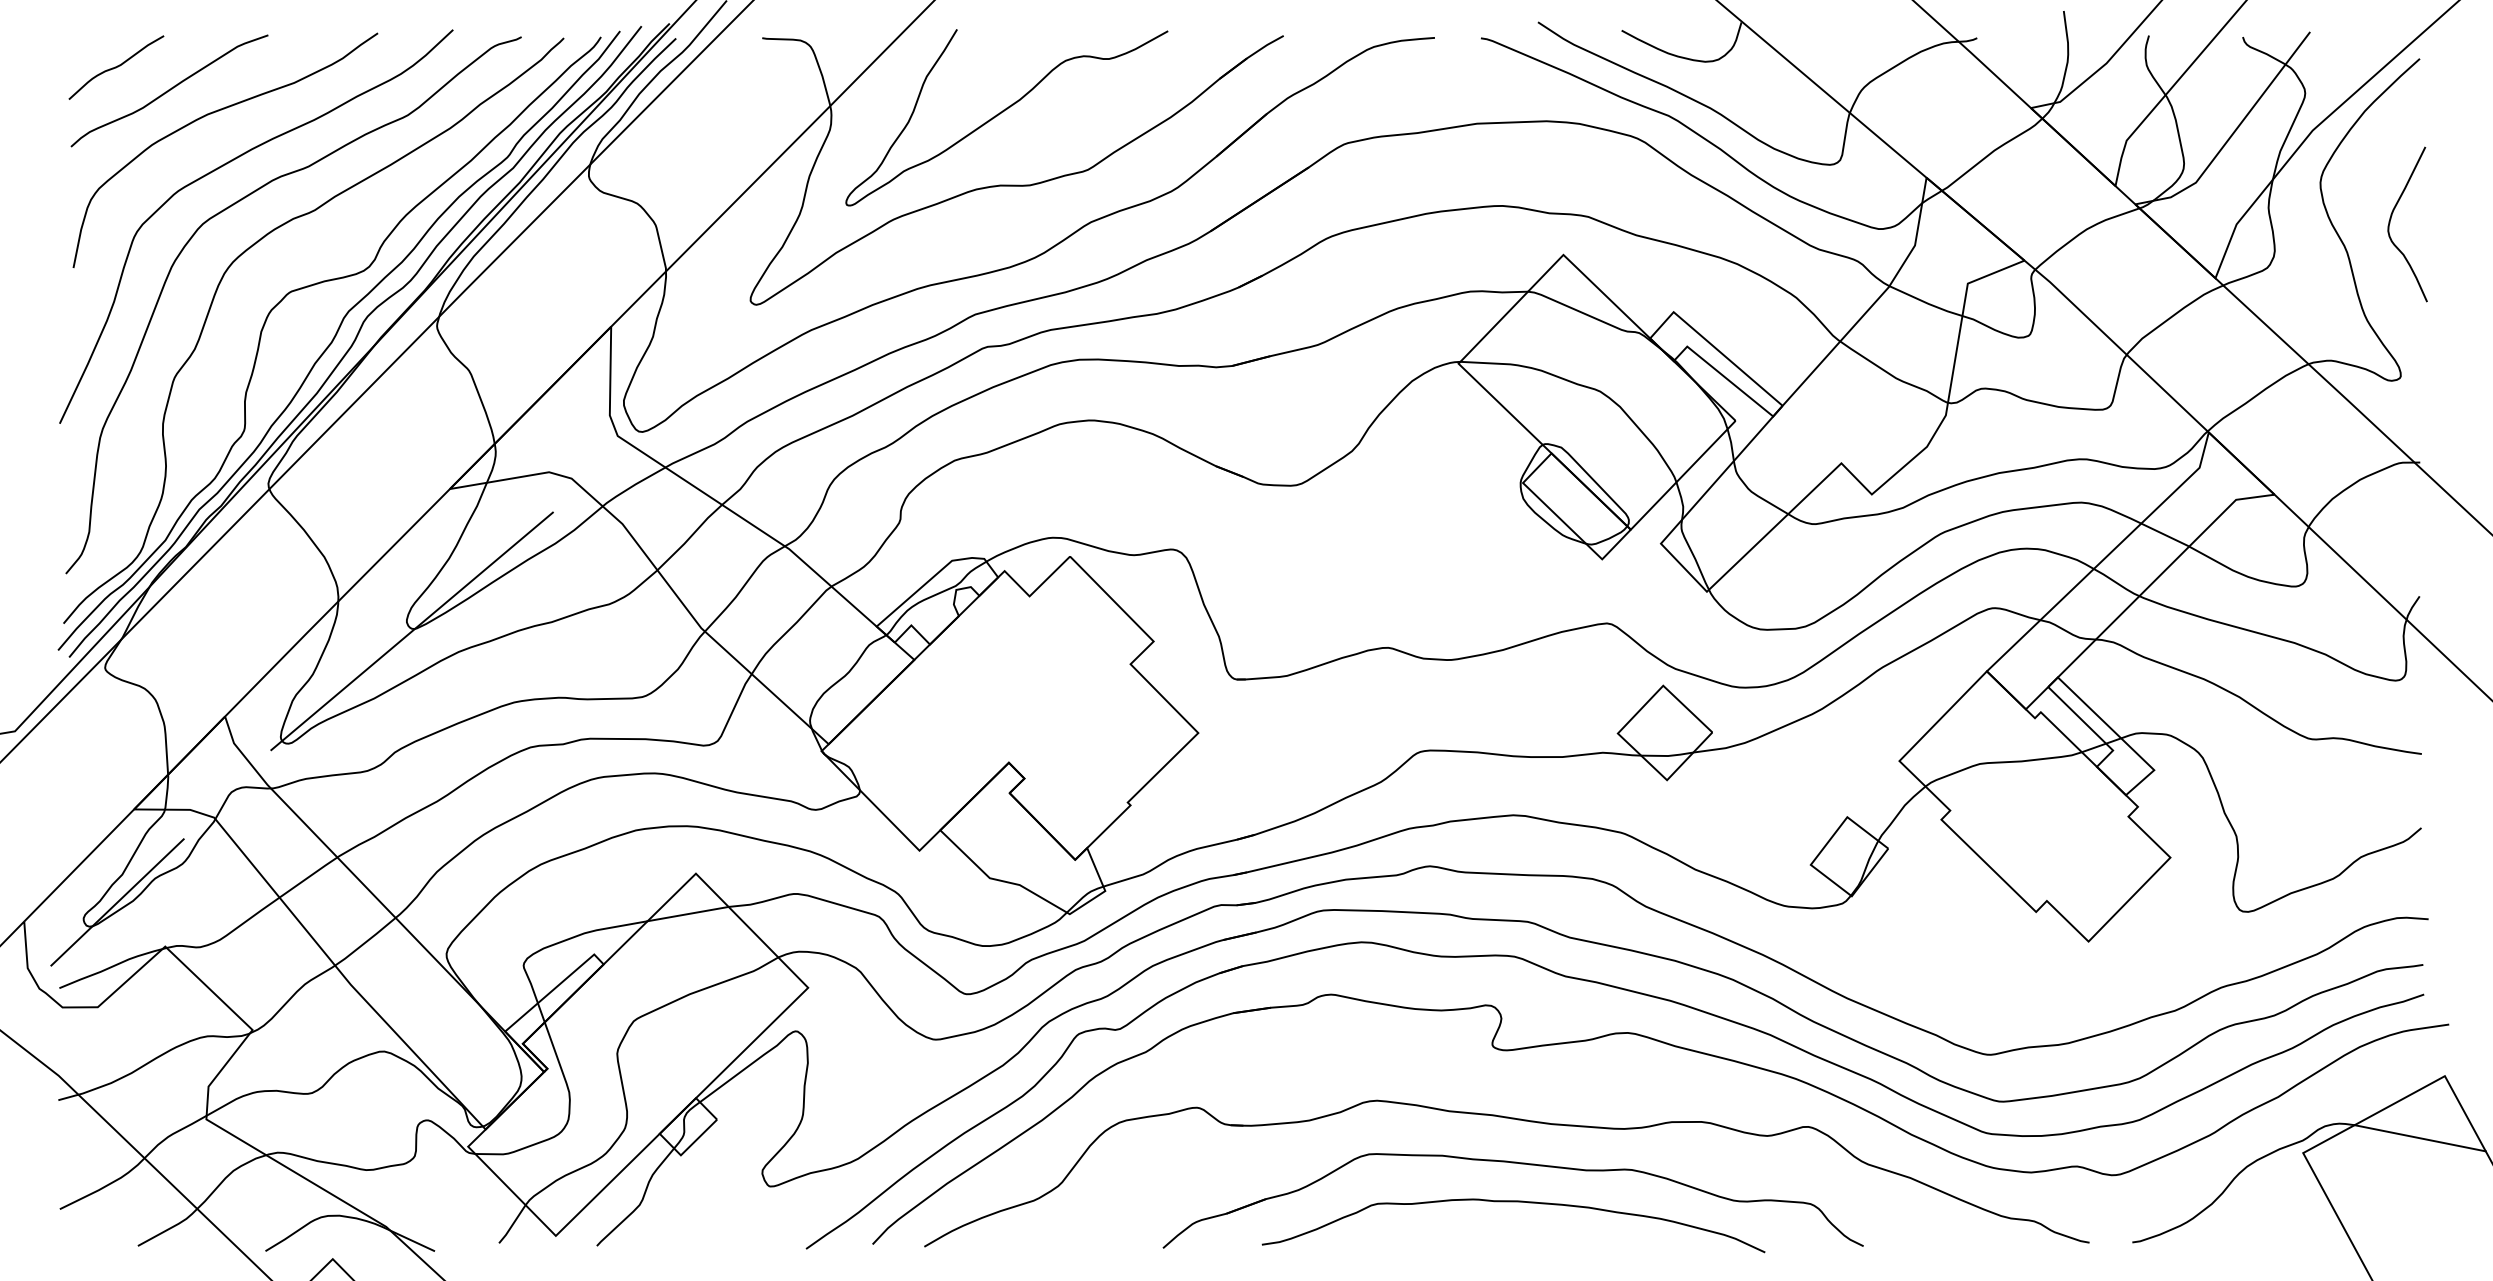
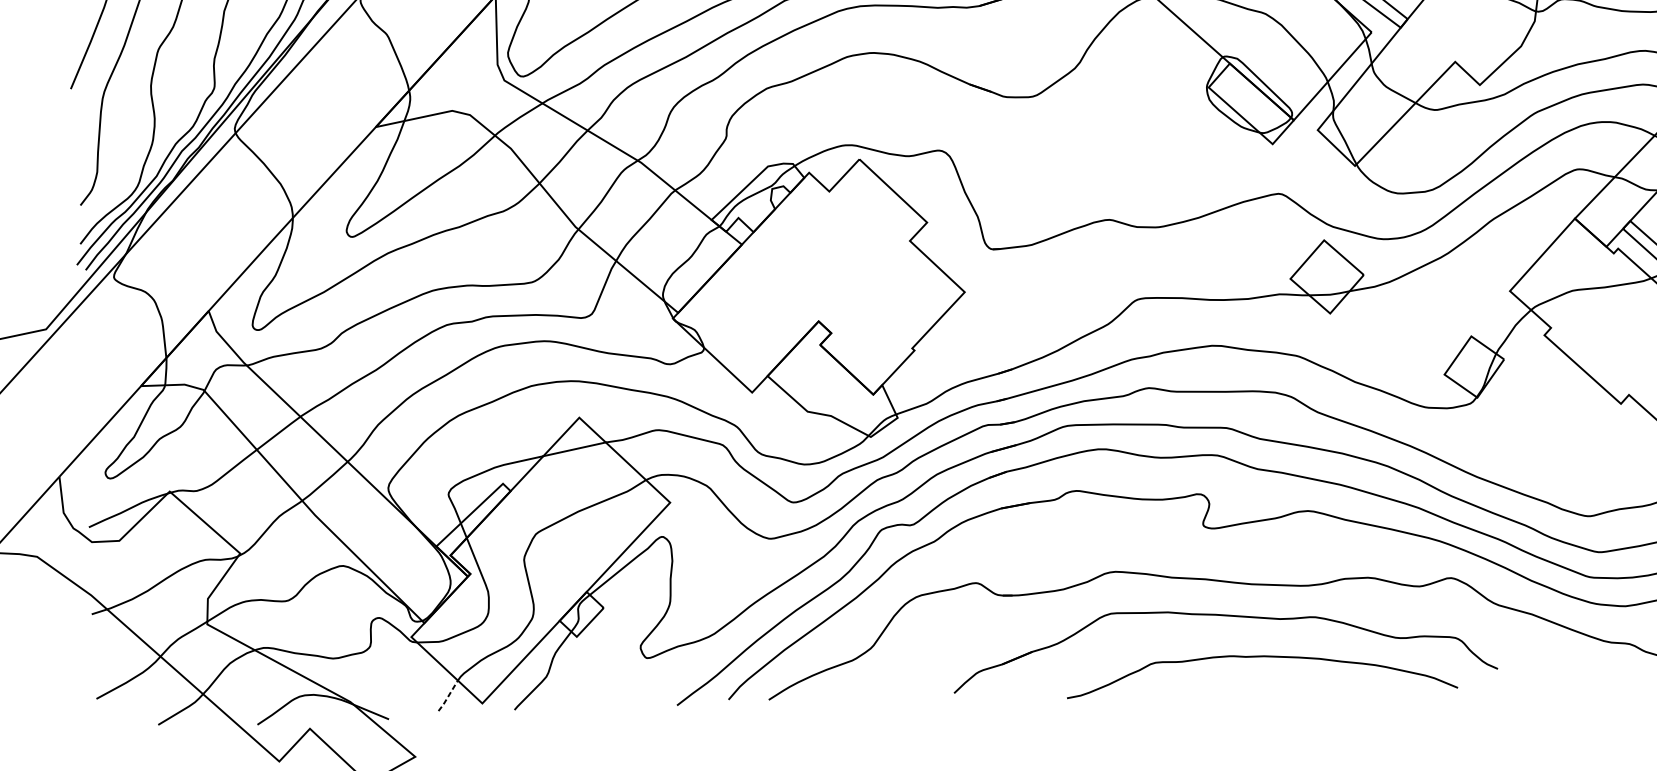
line: (411, 631) -> (350, 238), removed
line: (117, 902) -> (131, 458), removed
curve: (1513, 1202) -> (1260, 657), moved
line: (512, 1225) -> (448, 696), solid -> dashed

